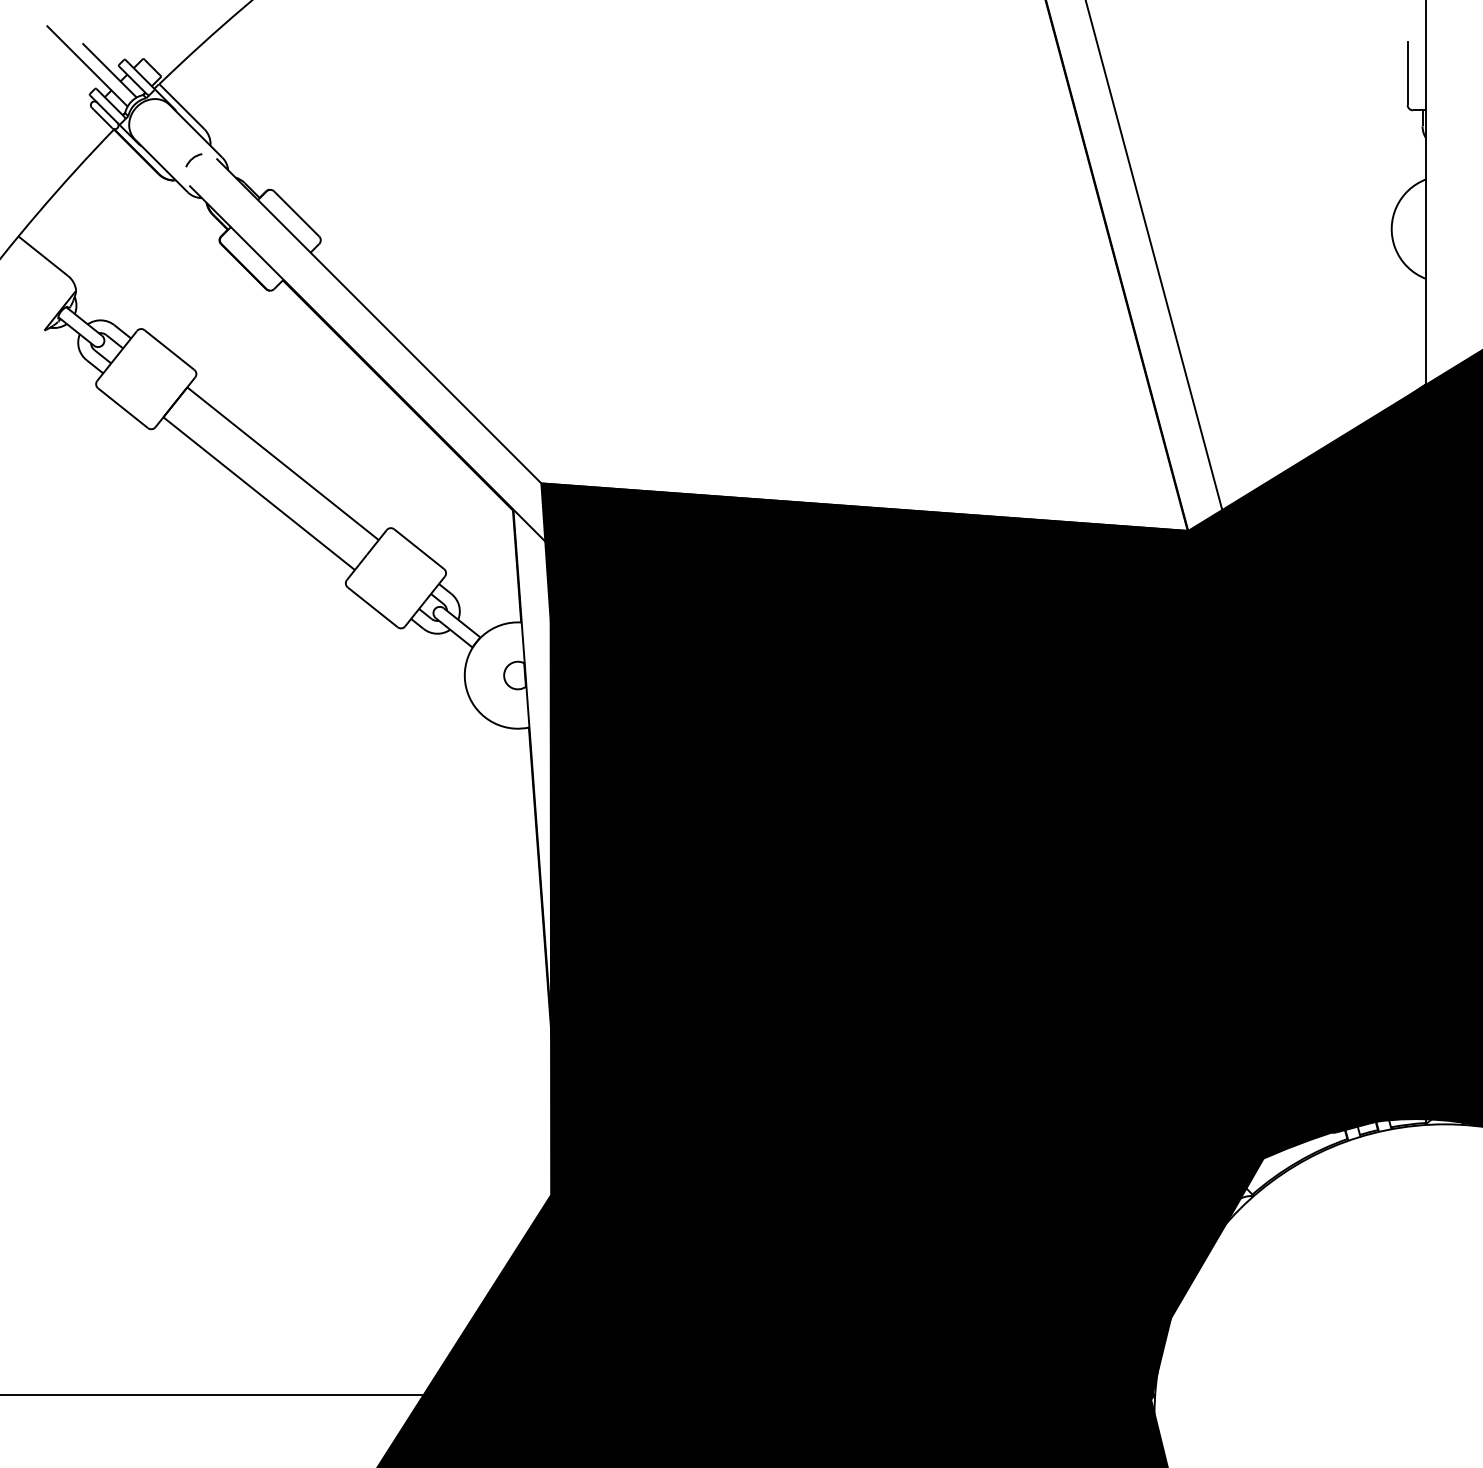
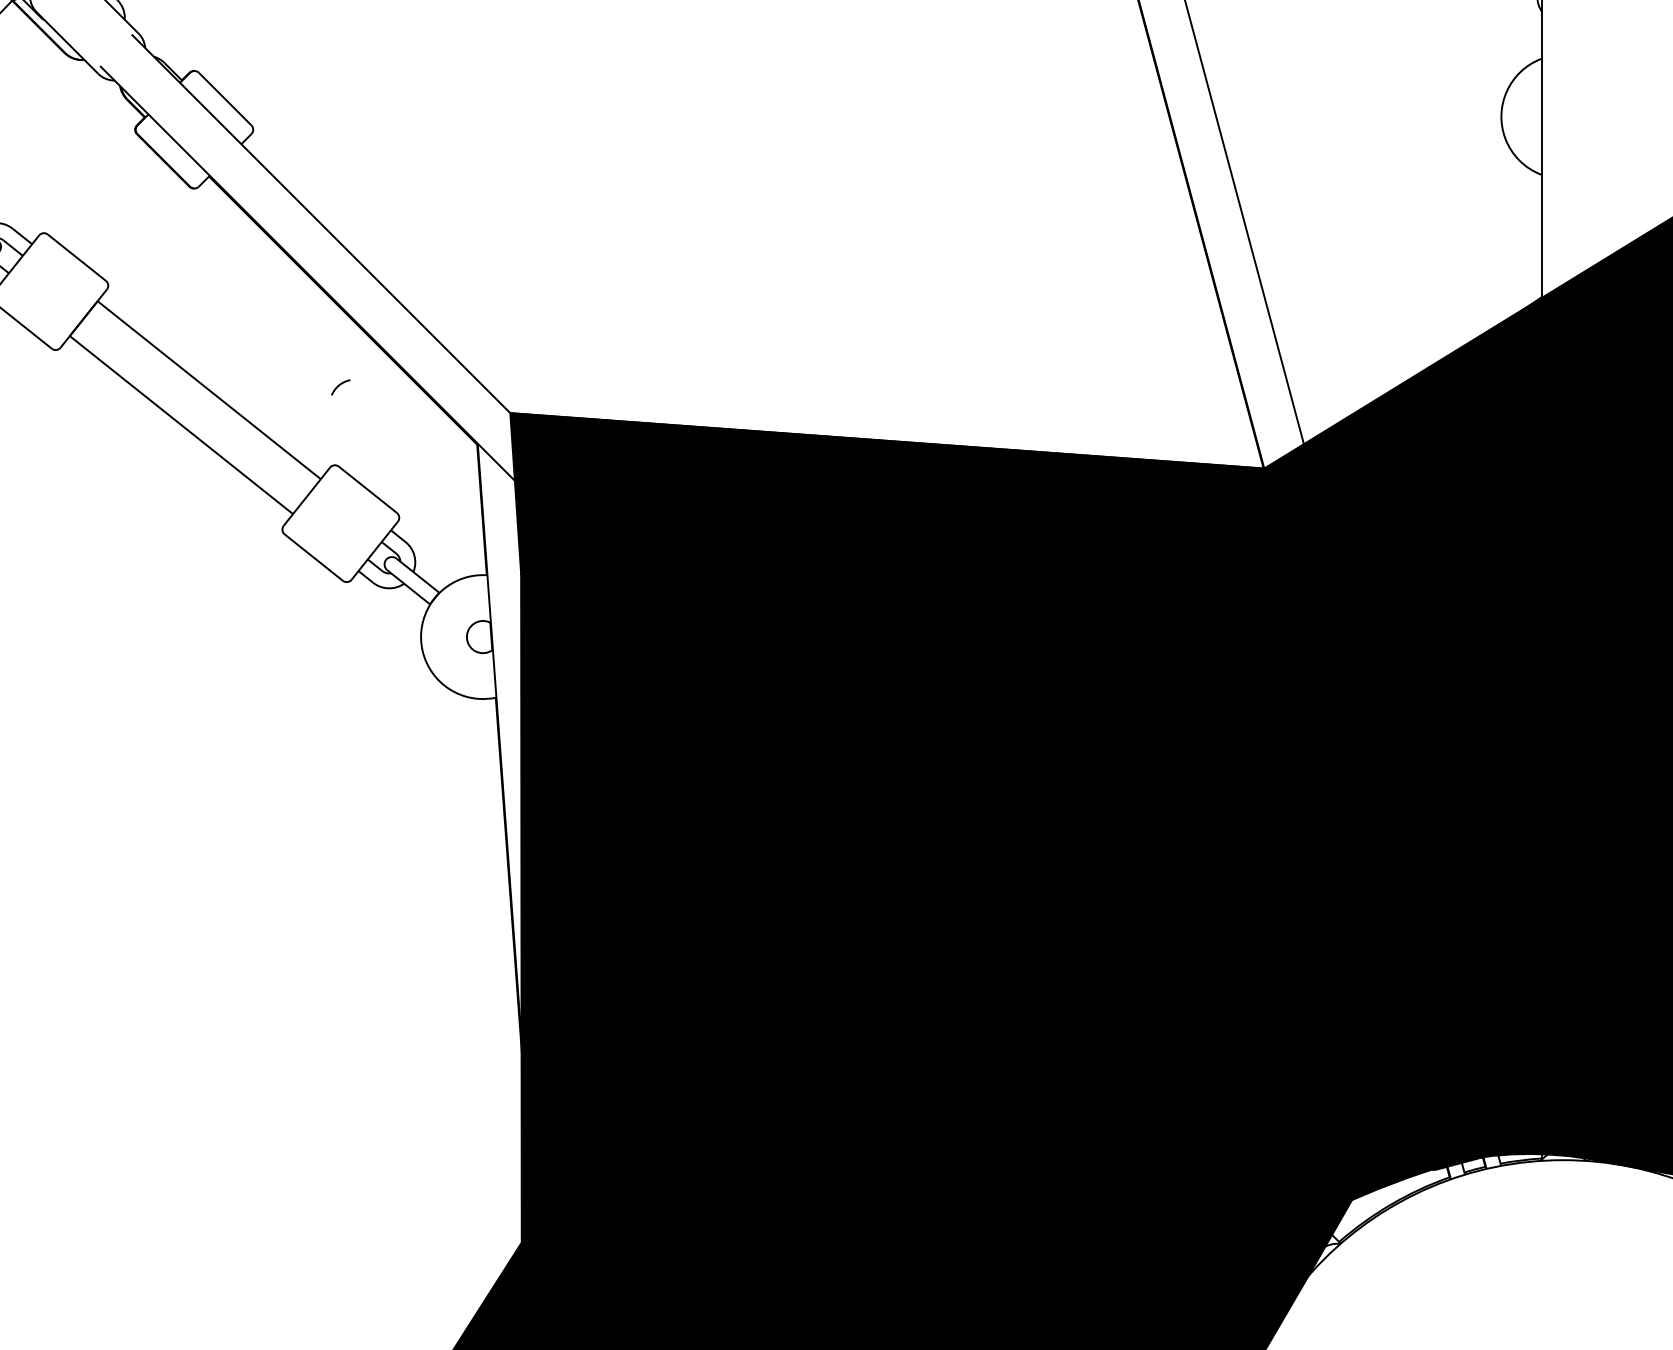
part: (193, 160) -> (340, 387), moved

